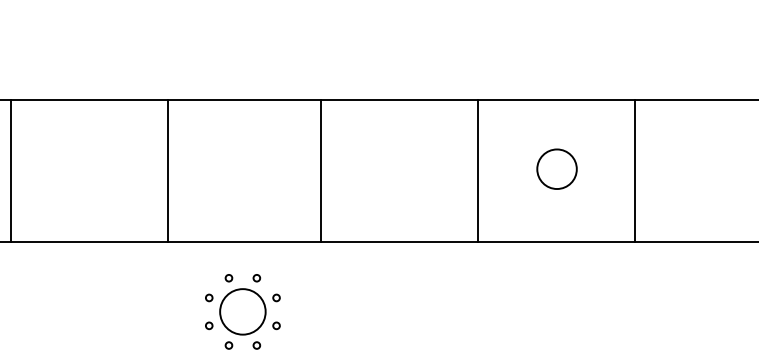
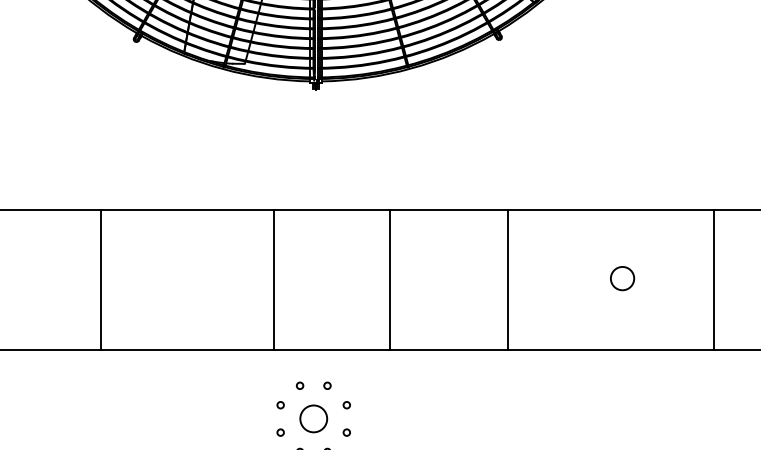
circle: (556, 169) -> (622, 278), size x0.6
line: (11, 170) -> (101, 279), moved
line: (168, 170) -> (274, 279), moved
line: (477, 170) -> (507, 279), moved
line: (635, 170) -> (714, 279), moved
circle: (242, 311) -> (313, 418), size x0.6

